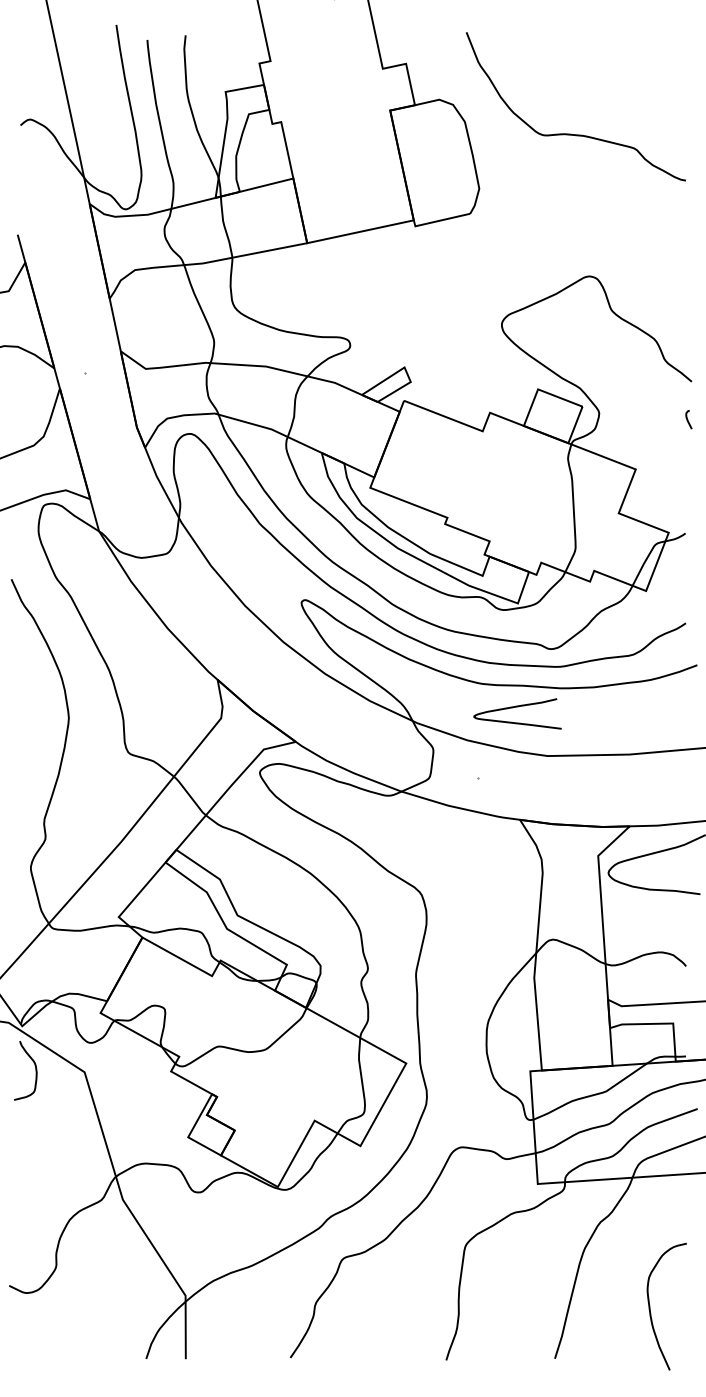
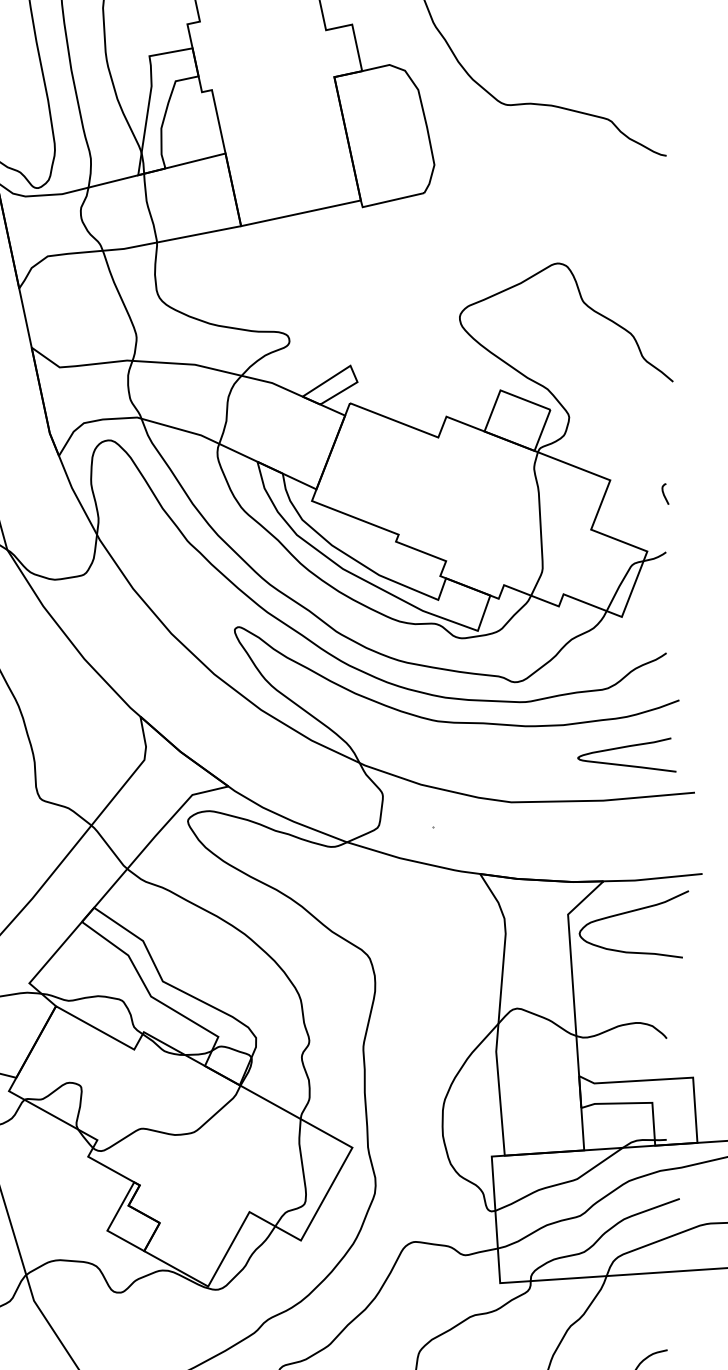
curve: (688, 419) -> (665, 493), moved
curve: (517, 707) -> (626, 747), moved

